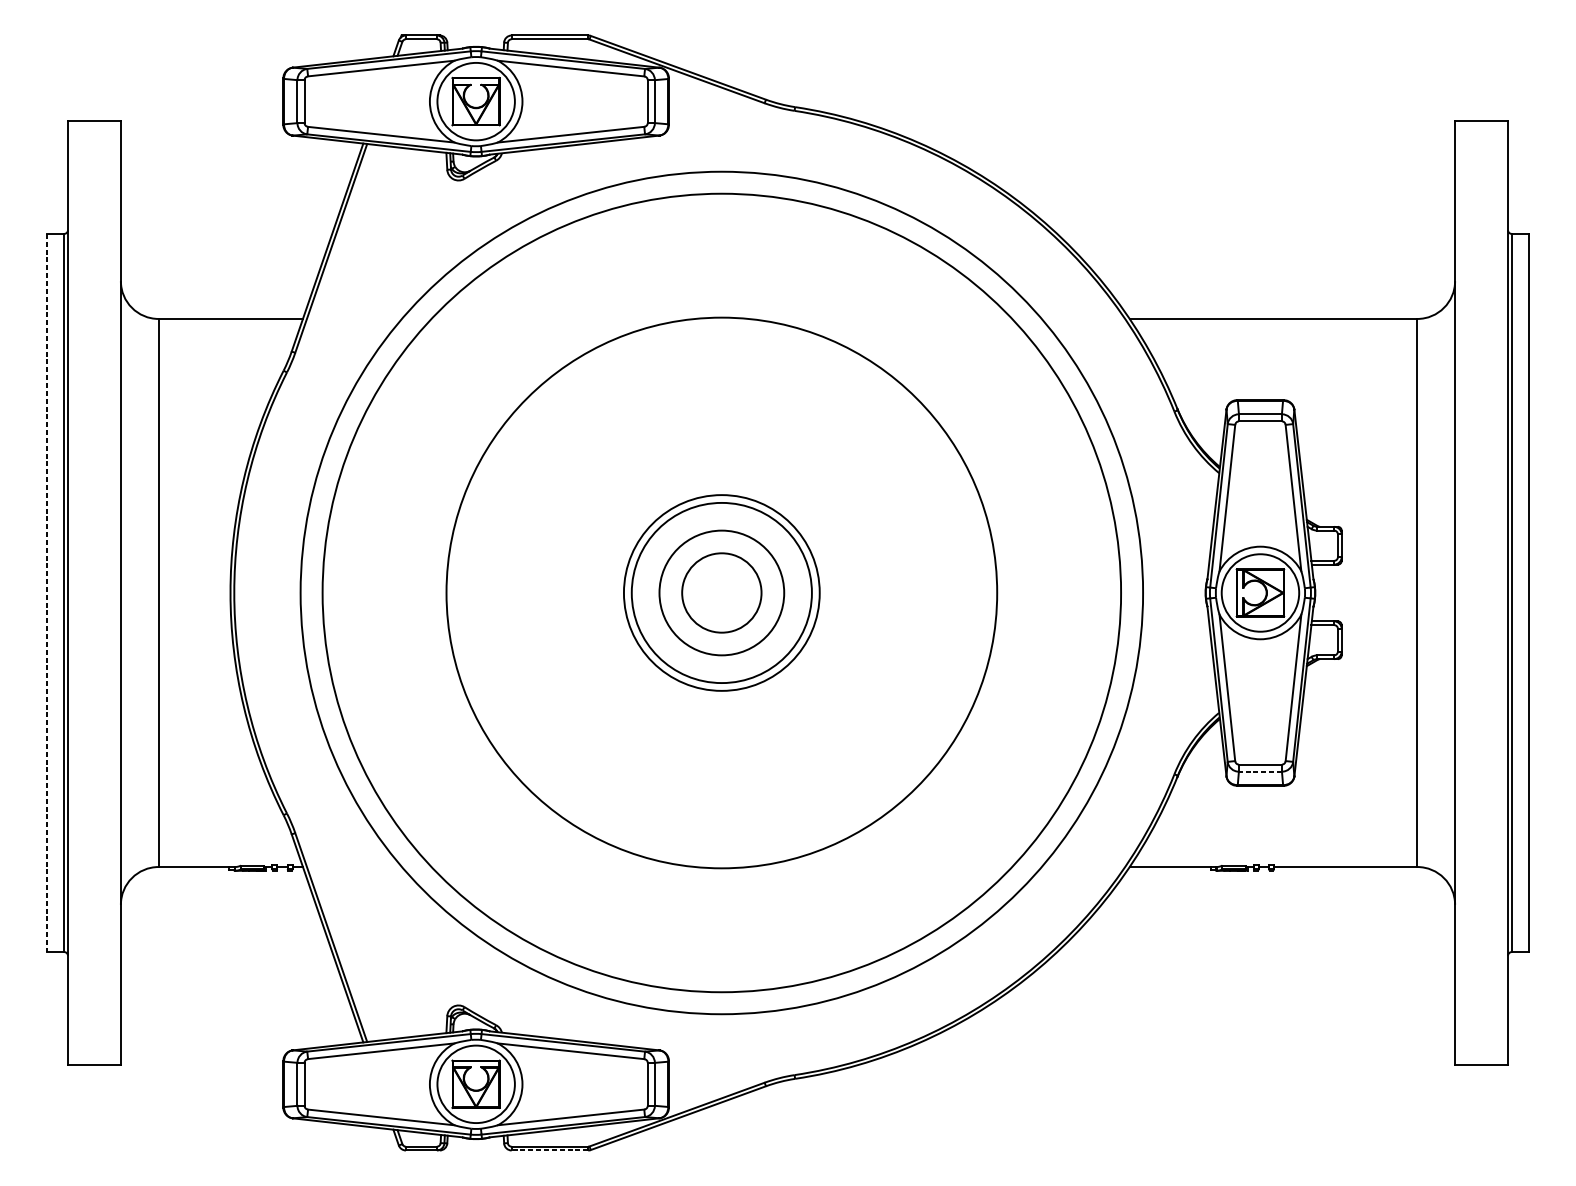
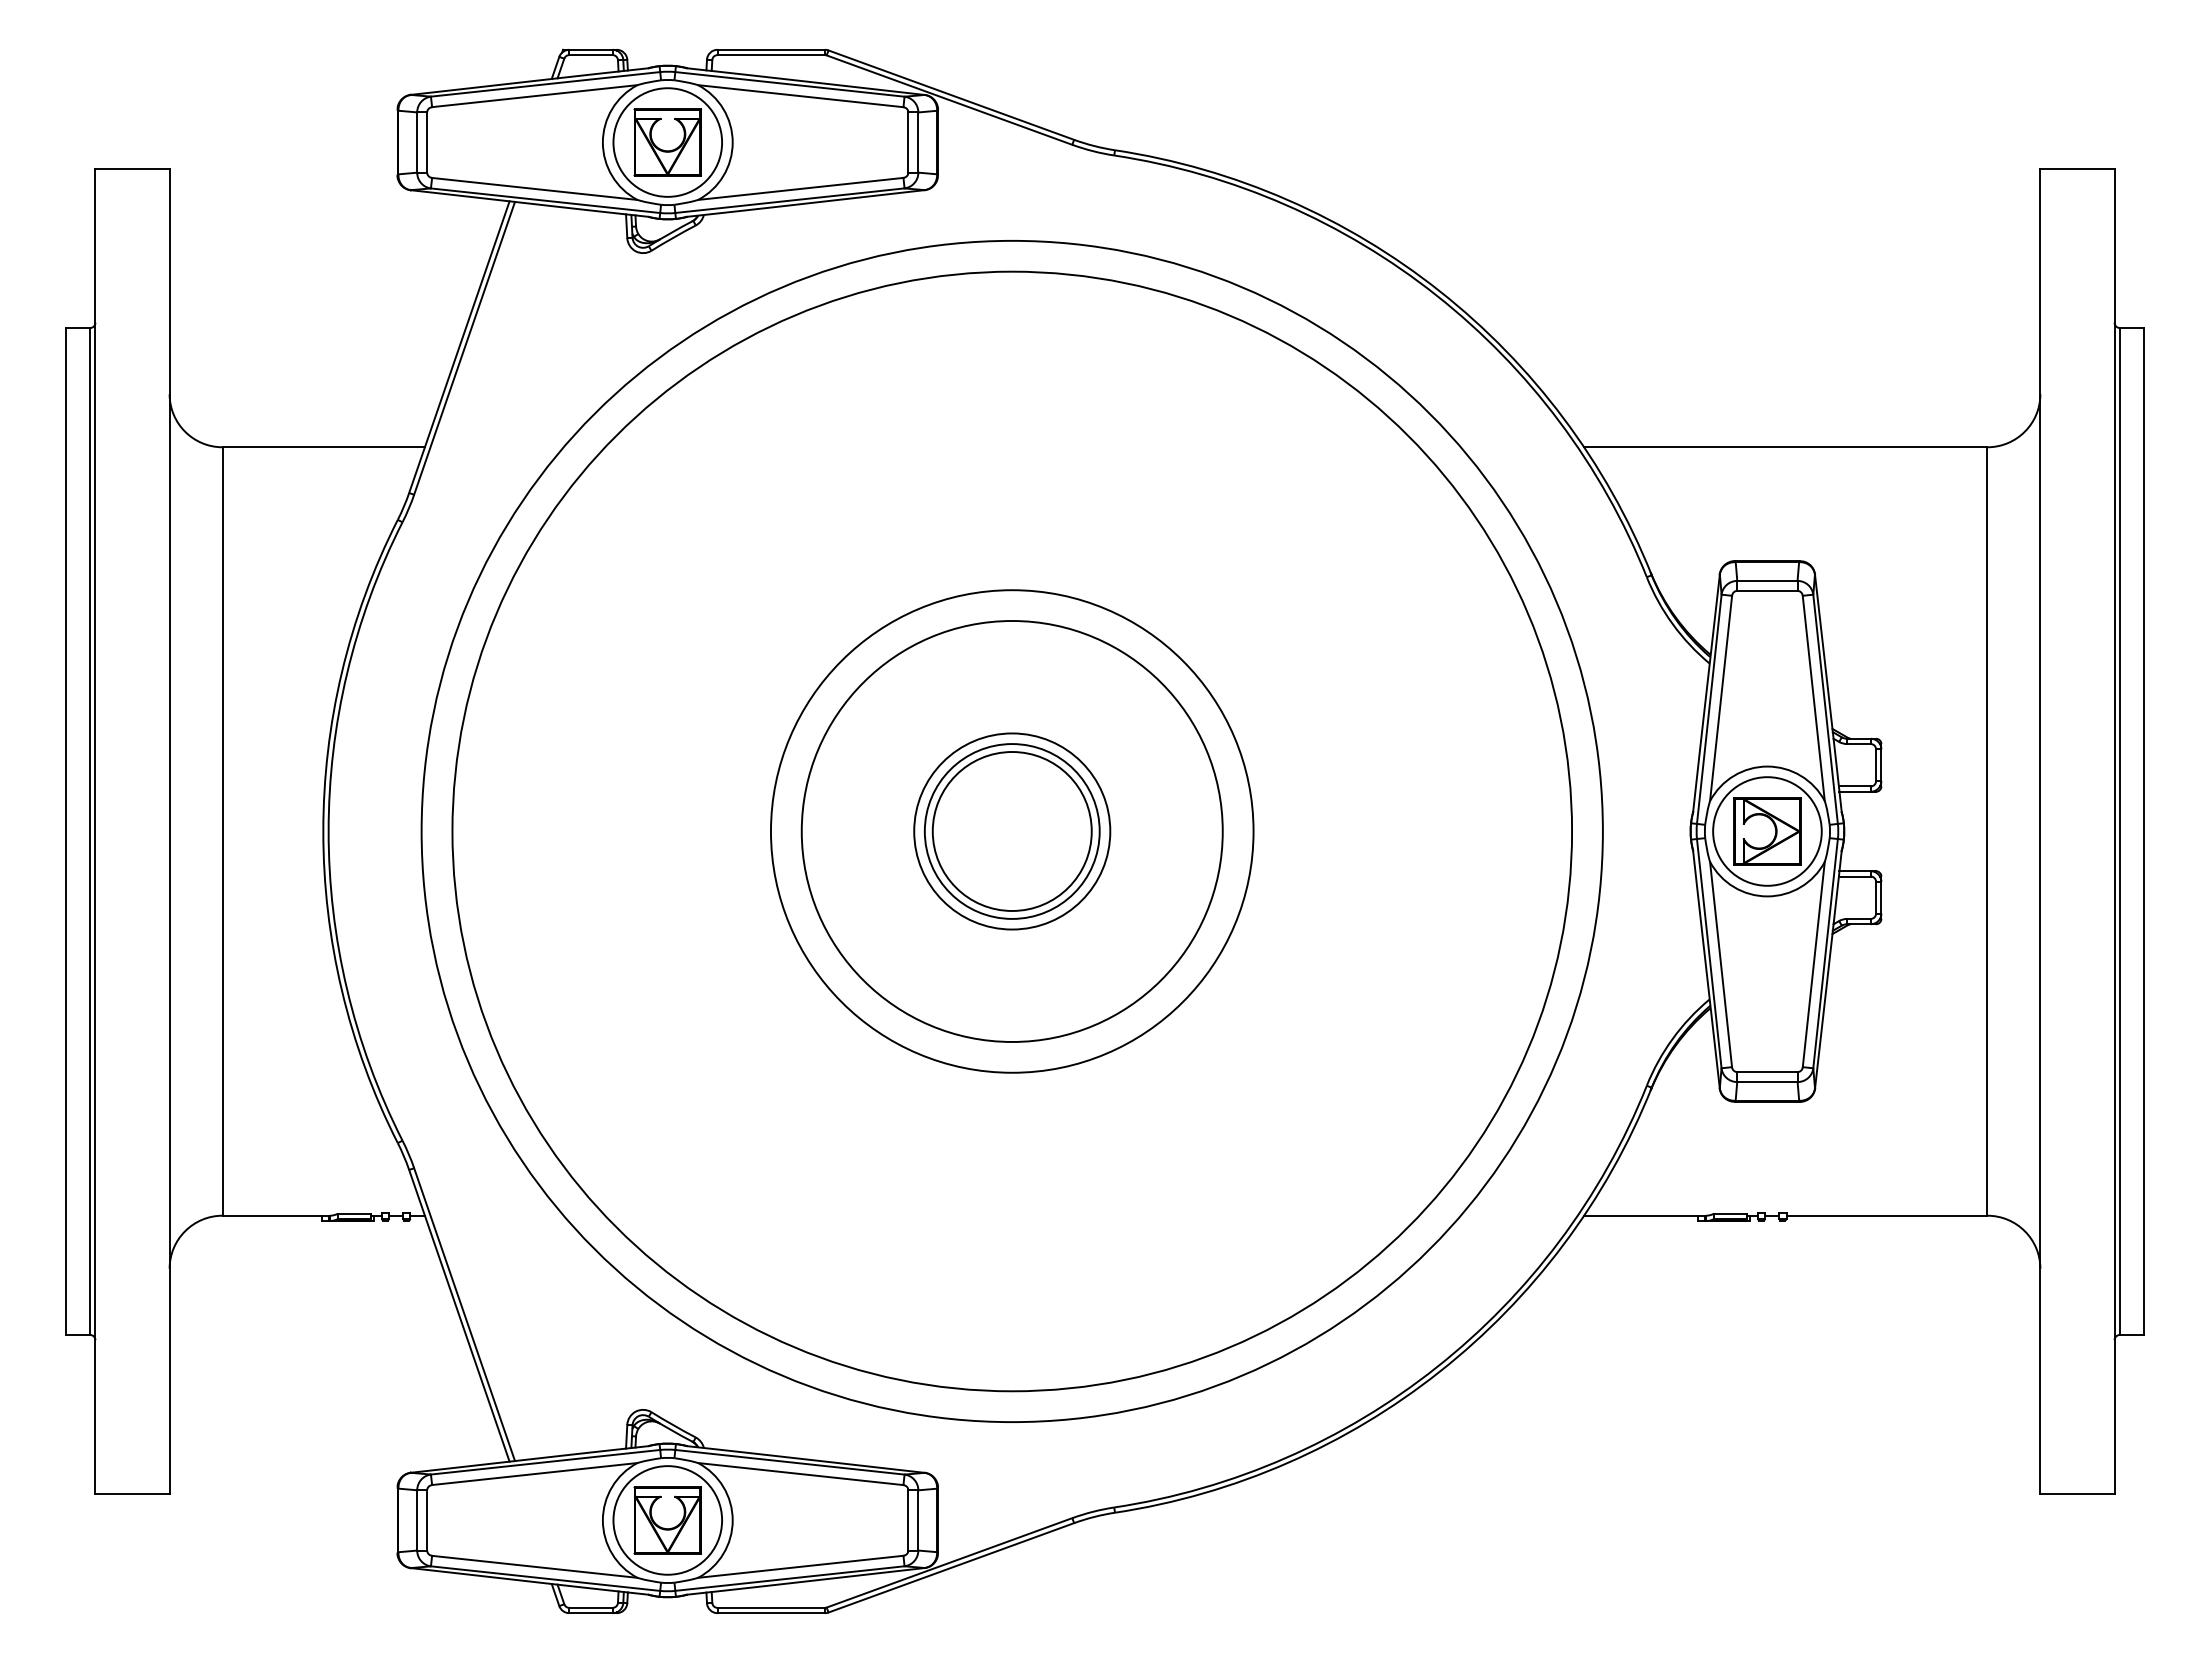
line: (47, 593) -> (66, 832), dashed -> solid
circle: (721, 593) -> (1011, 831), size x0.62
circle: (721, 593) -> (1011, 831), size x1.43
circle: (721, 593) -> (1011, 831), size x1.67
circle: (722, 593) -> (1012, 831), size x0.71
line: (1259, 772) -> (1766, 1082), dashed -> solid
line: (550, 1150) -> (771, 1613), dashed -> solid

